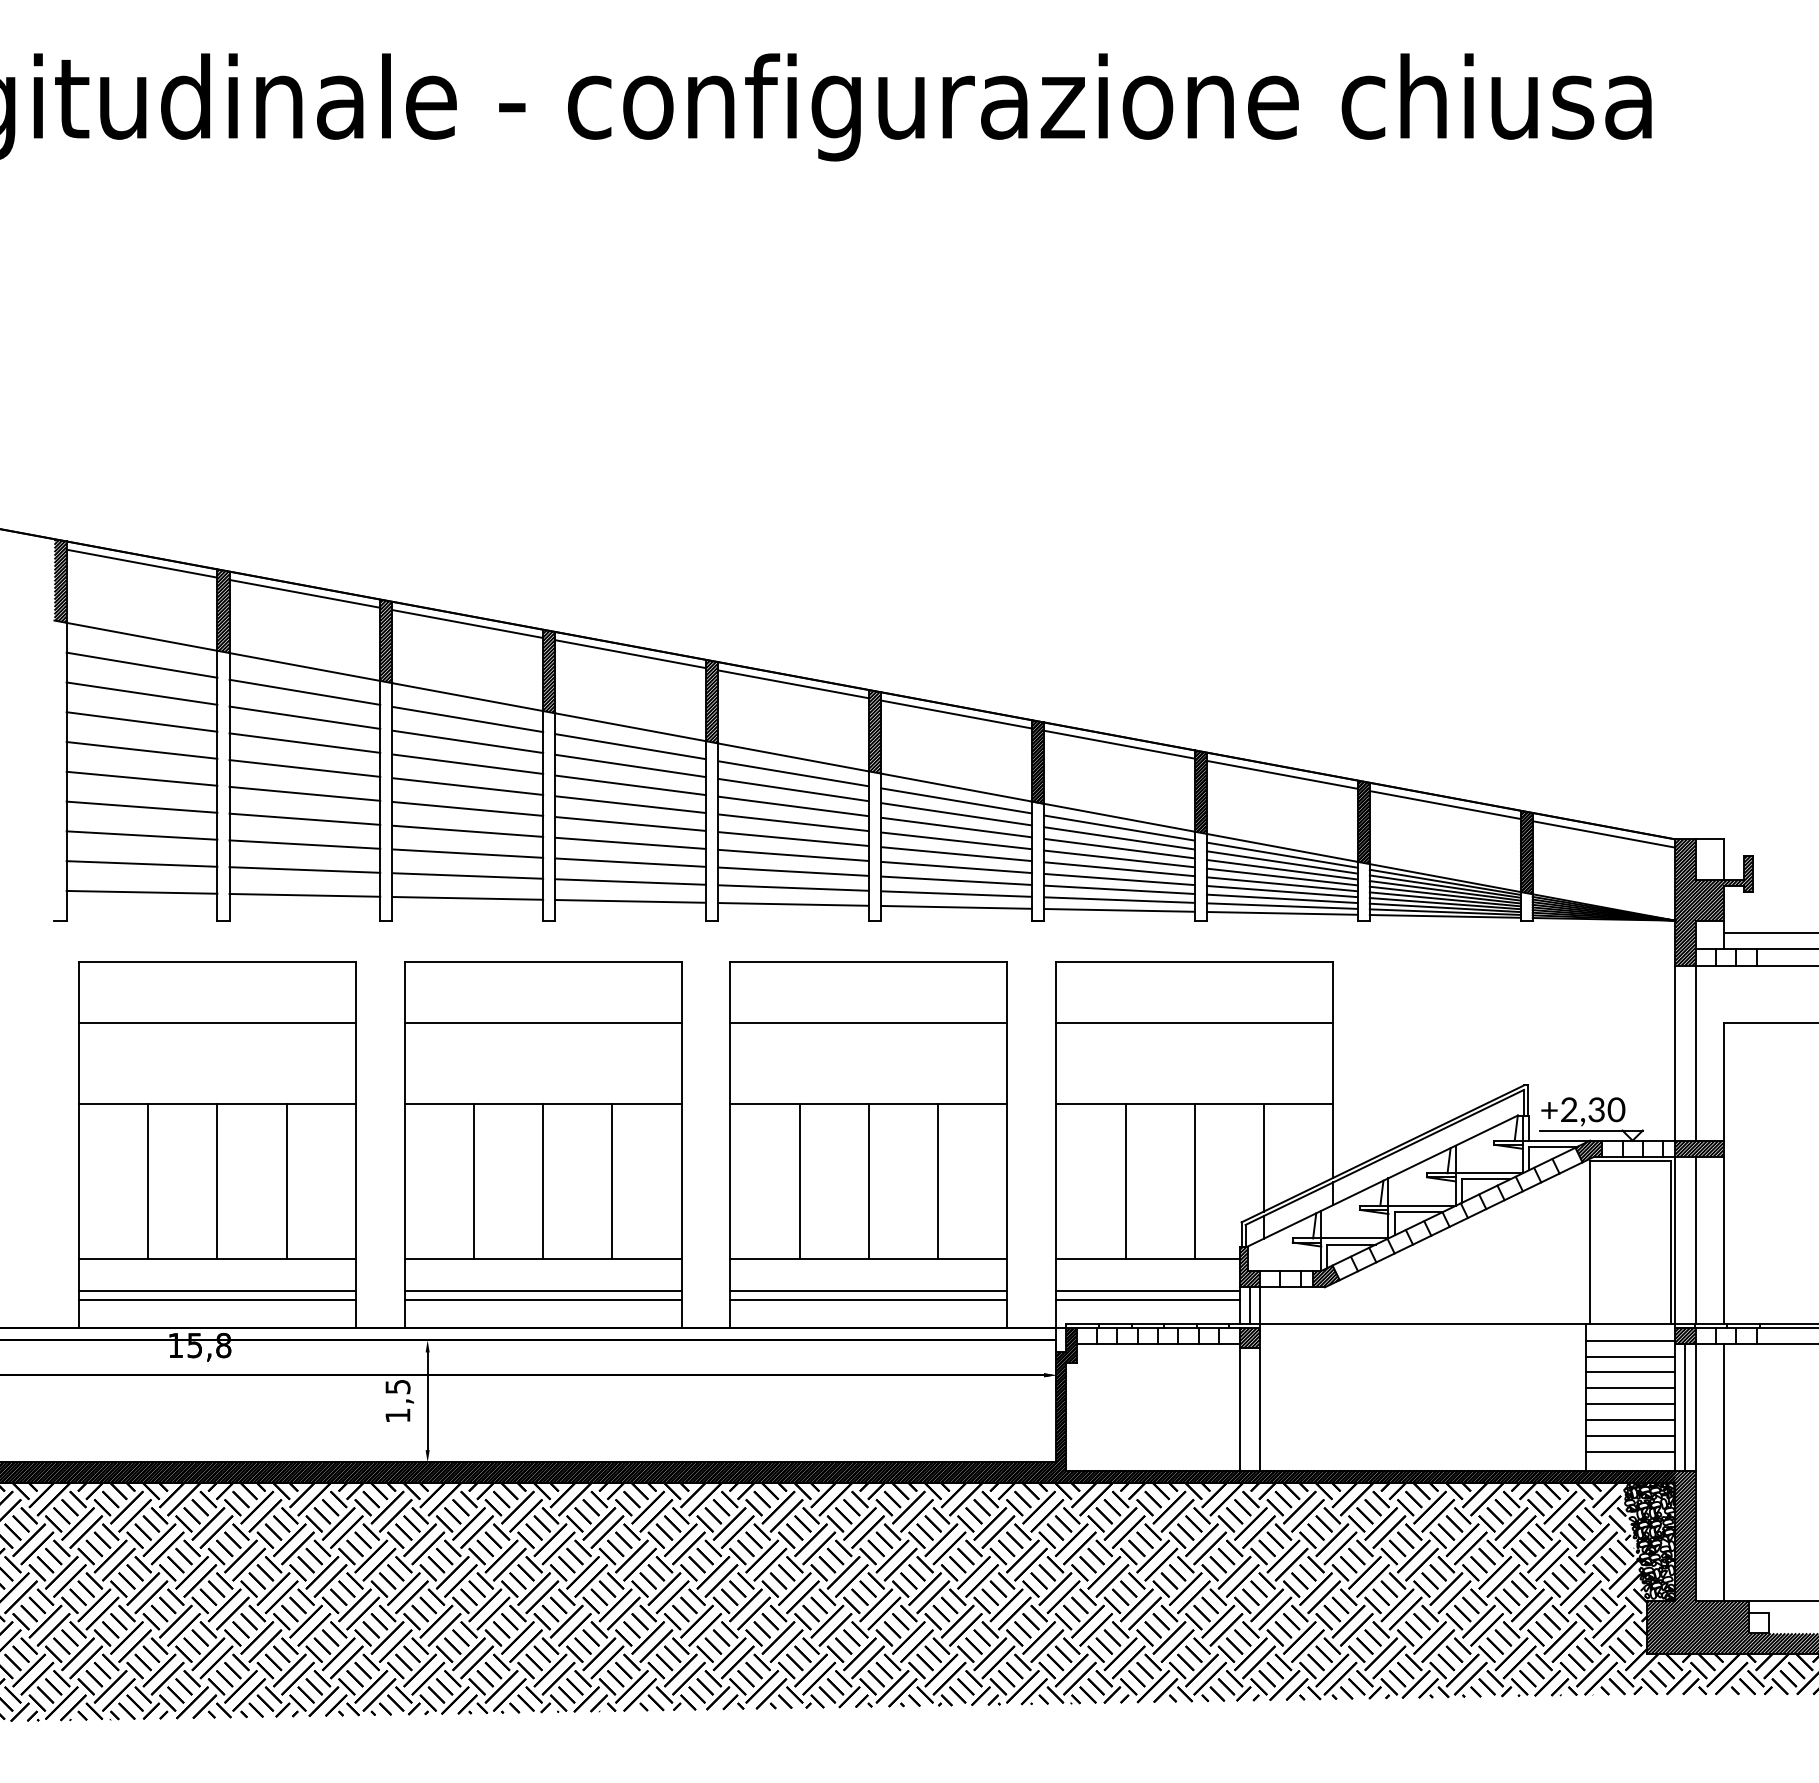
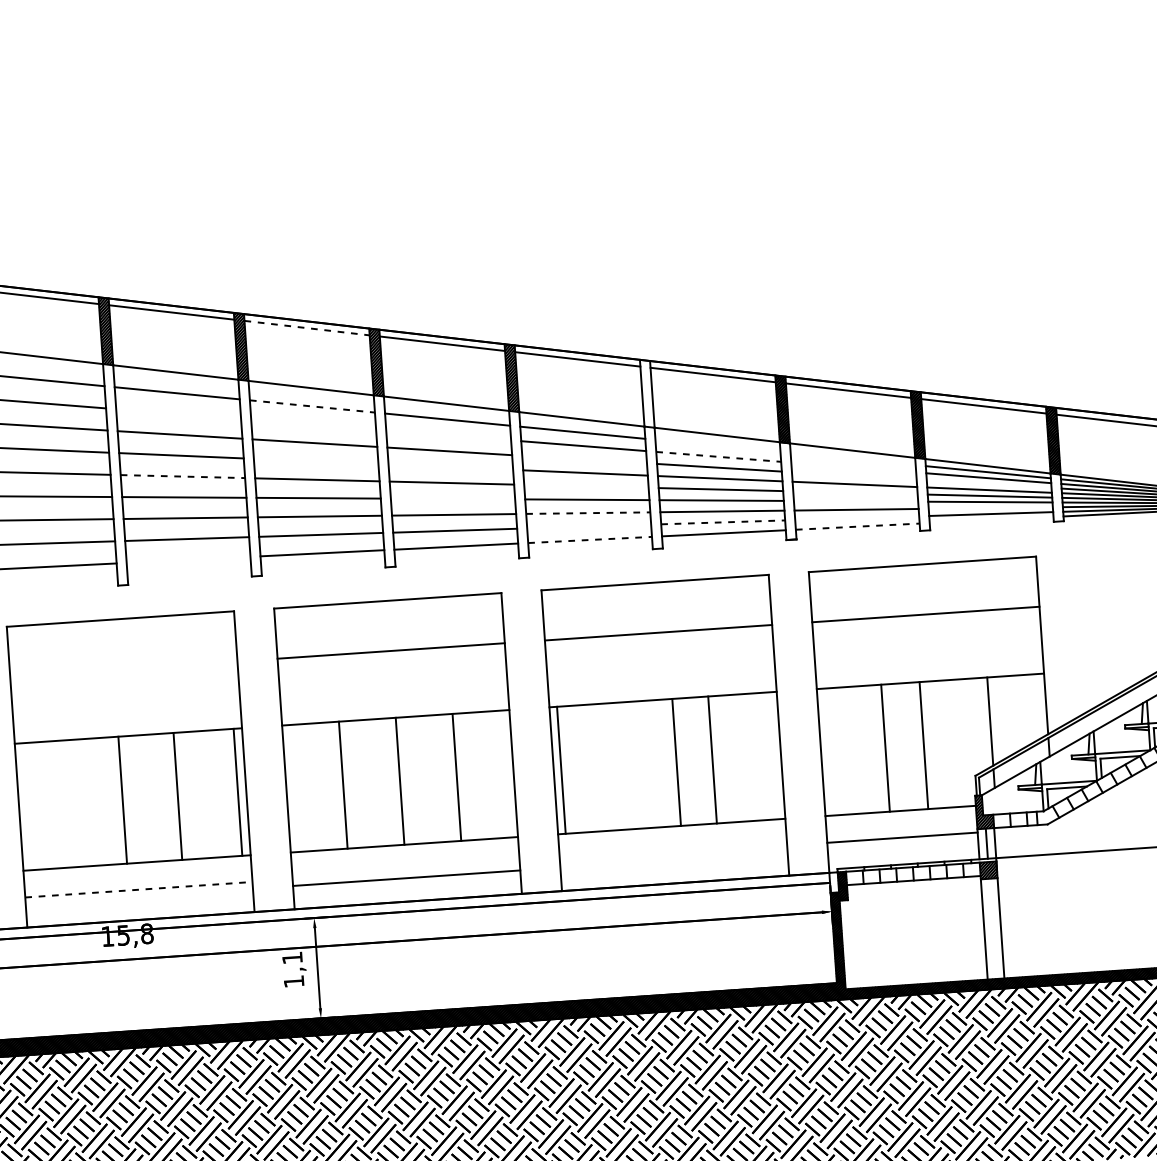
line: (467, 624) -> (306, 328), solid -> dashed
line: (304, 717) -> (178, 413), removed
line: (468, 719) -> (312, 406), solid -> dashed
hatch: (874, 731) -> (646, 393), removed
line: (467, 741) -> (313, 424), removed
line: (630, 765) -> (448, 435), removed
line: (467, 786) -> (315, 461), removed
line: (304, 793) -> (182, 476), solid -> dashed
line: (956, 800) -> (717, 445), removed
line: (630, 804) -> (450, 467), removed
line: (793, 806) -> (584, 459), removed
line: (956, 814) -> (718, 457), solid -> dashed
line: (1119, 827) -> (853, 458), removed
line: (1119, 838) -> (853, 467), removed
line: (793, 839) -> (586, 486), removed
line: (630, 842) -> (452, 498), removed
line: (1119, 848) -> (854, 475), removed
line: (1119, 869) -> (855, 493), removed
line: (1281, 869) -> (988, 484), removed
line: (794, 871) -> (589, 512), solid -> dashed
line: (1119, 879) -> (856, 501), removed
line: (793, 887) -> (589, 526), removed
line: (304, 894) -> (188, 559), removed
line: (956, 894) -> (723, 522), solid -> dashed
line: (1281, 898) -> (990, 507), removed
line: (1119, 899) -> (857, 517), removed
line: (794, 904) -> (590, 540), solid -> dashed
line: (1119, 910) -> (857, 526), solid -> dashed
line: (1281, 913) -> (990, 520), removed
line: (216, 1022) -> (123, 669), removed
line: (148, 1181) -> (123, 800), moved
line: (217, 1181) -> (178, 796), moved
line: (286, 1181) -> (237, 792), moved
line: (799, 1181) -> (561, 770), moved
line: (868, 1181) -> (712, 760), moved
line: (938, 1181) -> (676, 762), moved
line: (1125, 1181) -> (923, 745), moved
line: (1194, 1181) -> (885, 748), moved
hatch: (1325, 1276) -> (1047, 815), removed
line: (217, 1291) -> (139, 889), solid -> dashed
line: (542, 1291) -> (405, 871), removed
line: (868, 1291) -> (673, 853), removed
line: (216, 1299) -> (138, 896), removed
line: (868, 1299) -> (673, 859), removed
line: (1147, 1299) -> (902, 844), removed
text: (397, 1387) -> (292, 958), 1,5 -> 1,1

